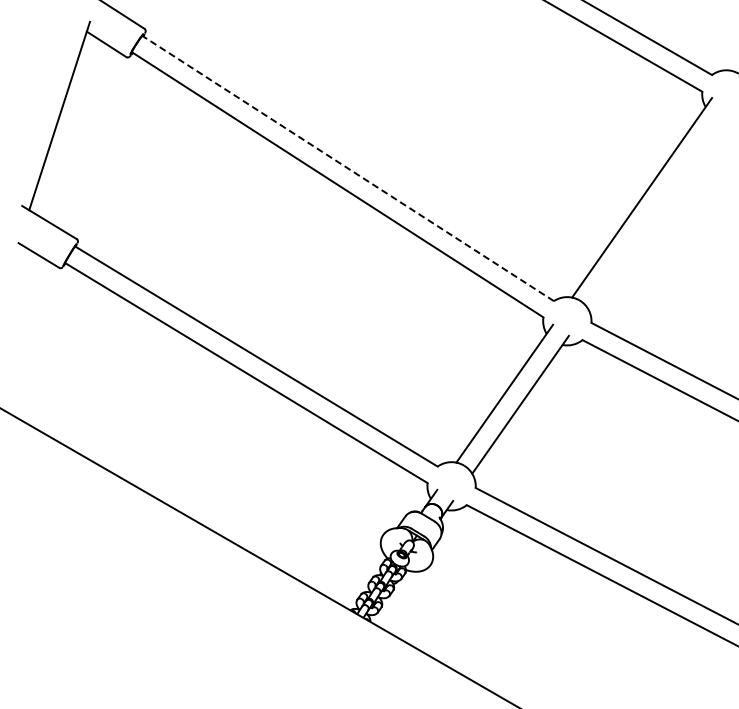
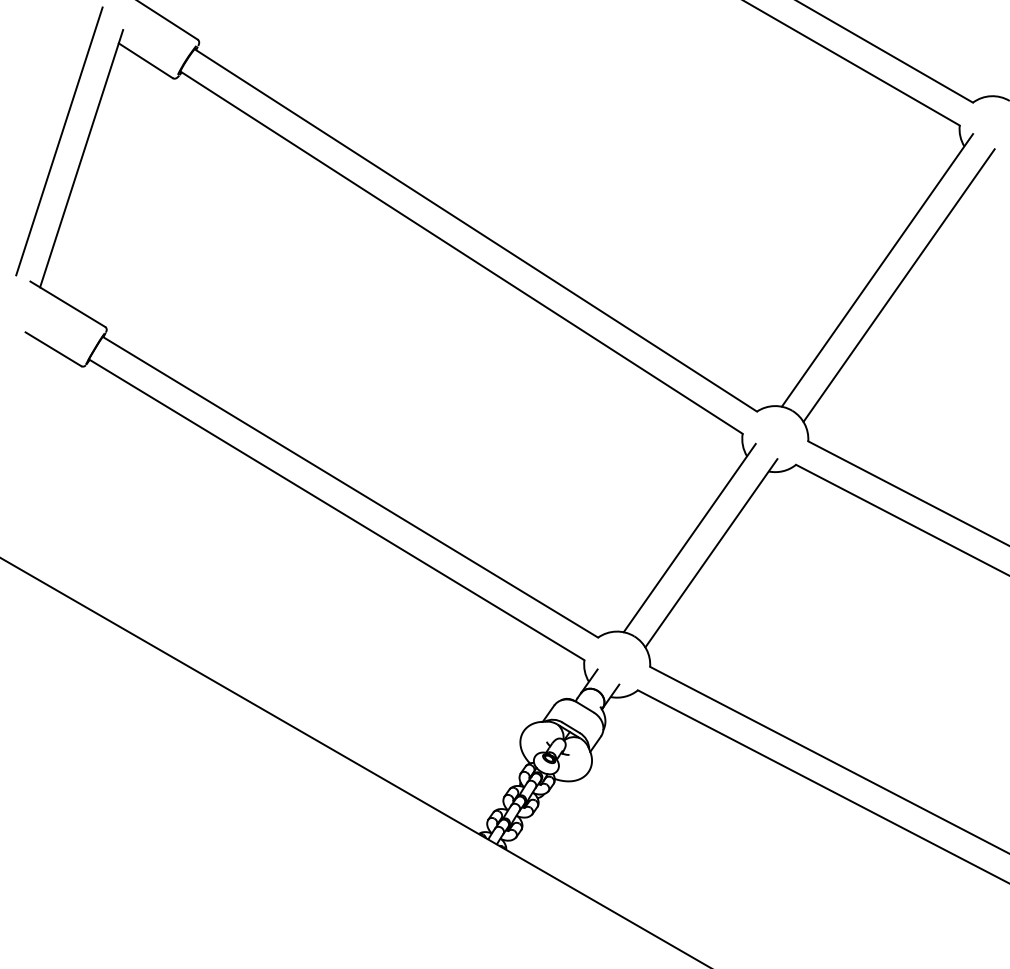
line: (43, 103) -> (59, 141), added
line: (348, 168) -> (476, 230), dashed -> solid
line: (657, 208) -> (898, 285), added

